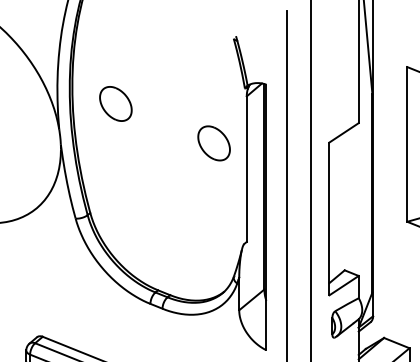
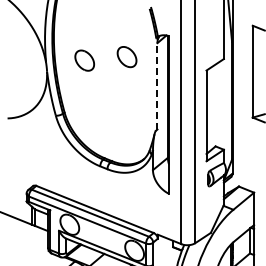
part: (115, 103) -> (84, 60), moved
part: (213, 144) -> (126, 57), moved
line: (246, 167) -> (157, 85), solid -> dashed

